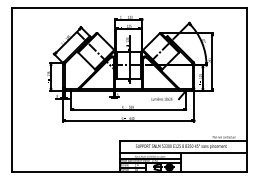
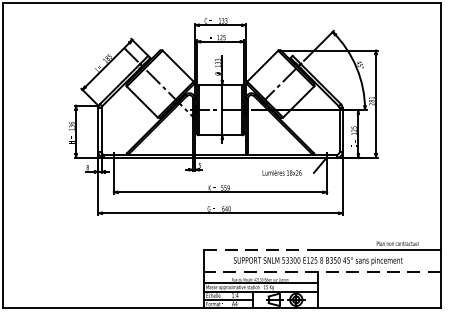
line: (150, 140) -> (260, 249), solid -> dashed
line: (183, 152) -> (322, 272), solid -> dashed

